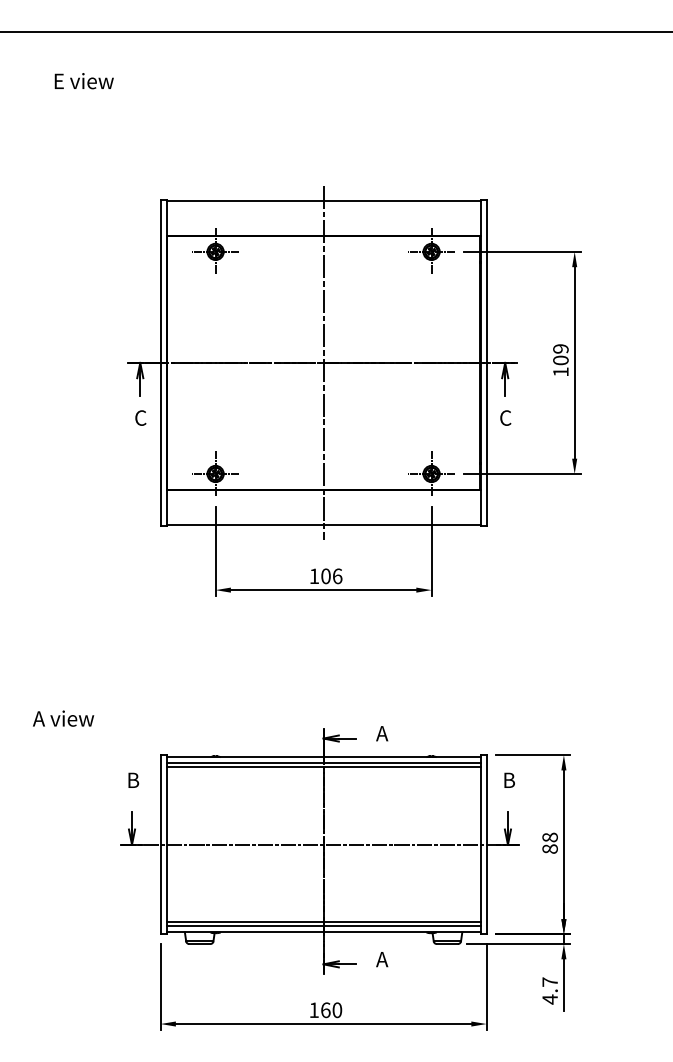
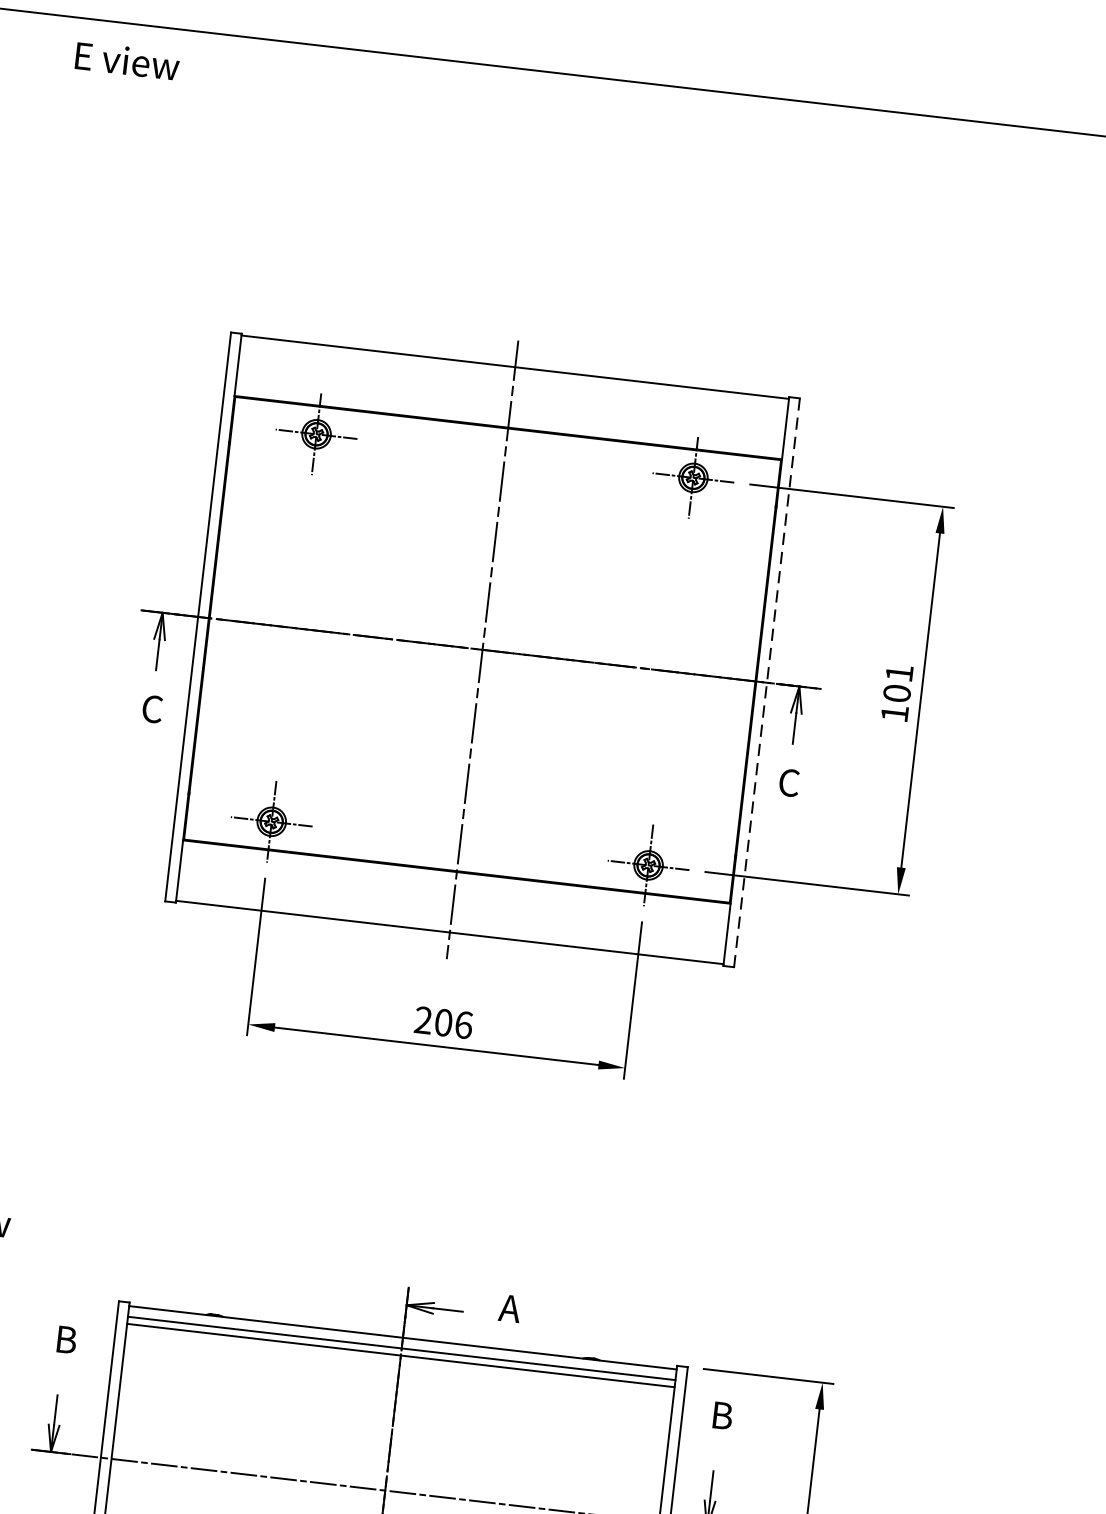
text: (83, 81) -> (126, 61), moved
text: (560, 348) -> (898, 672), 109 -> 101
line: (486, 363) -> (766, 683), solid -> dashed
text: (314, 575) -> (423, 1018), 106 -> 206

